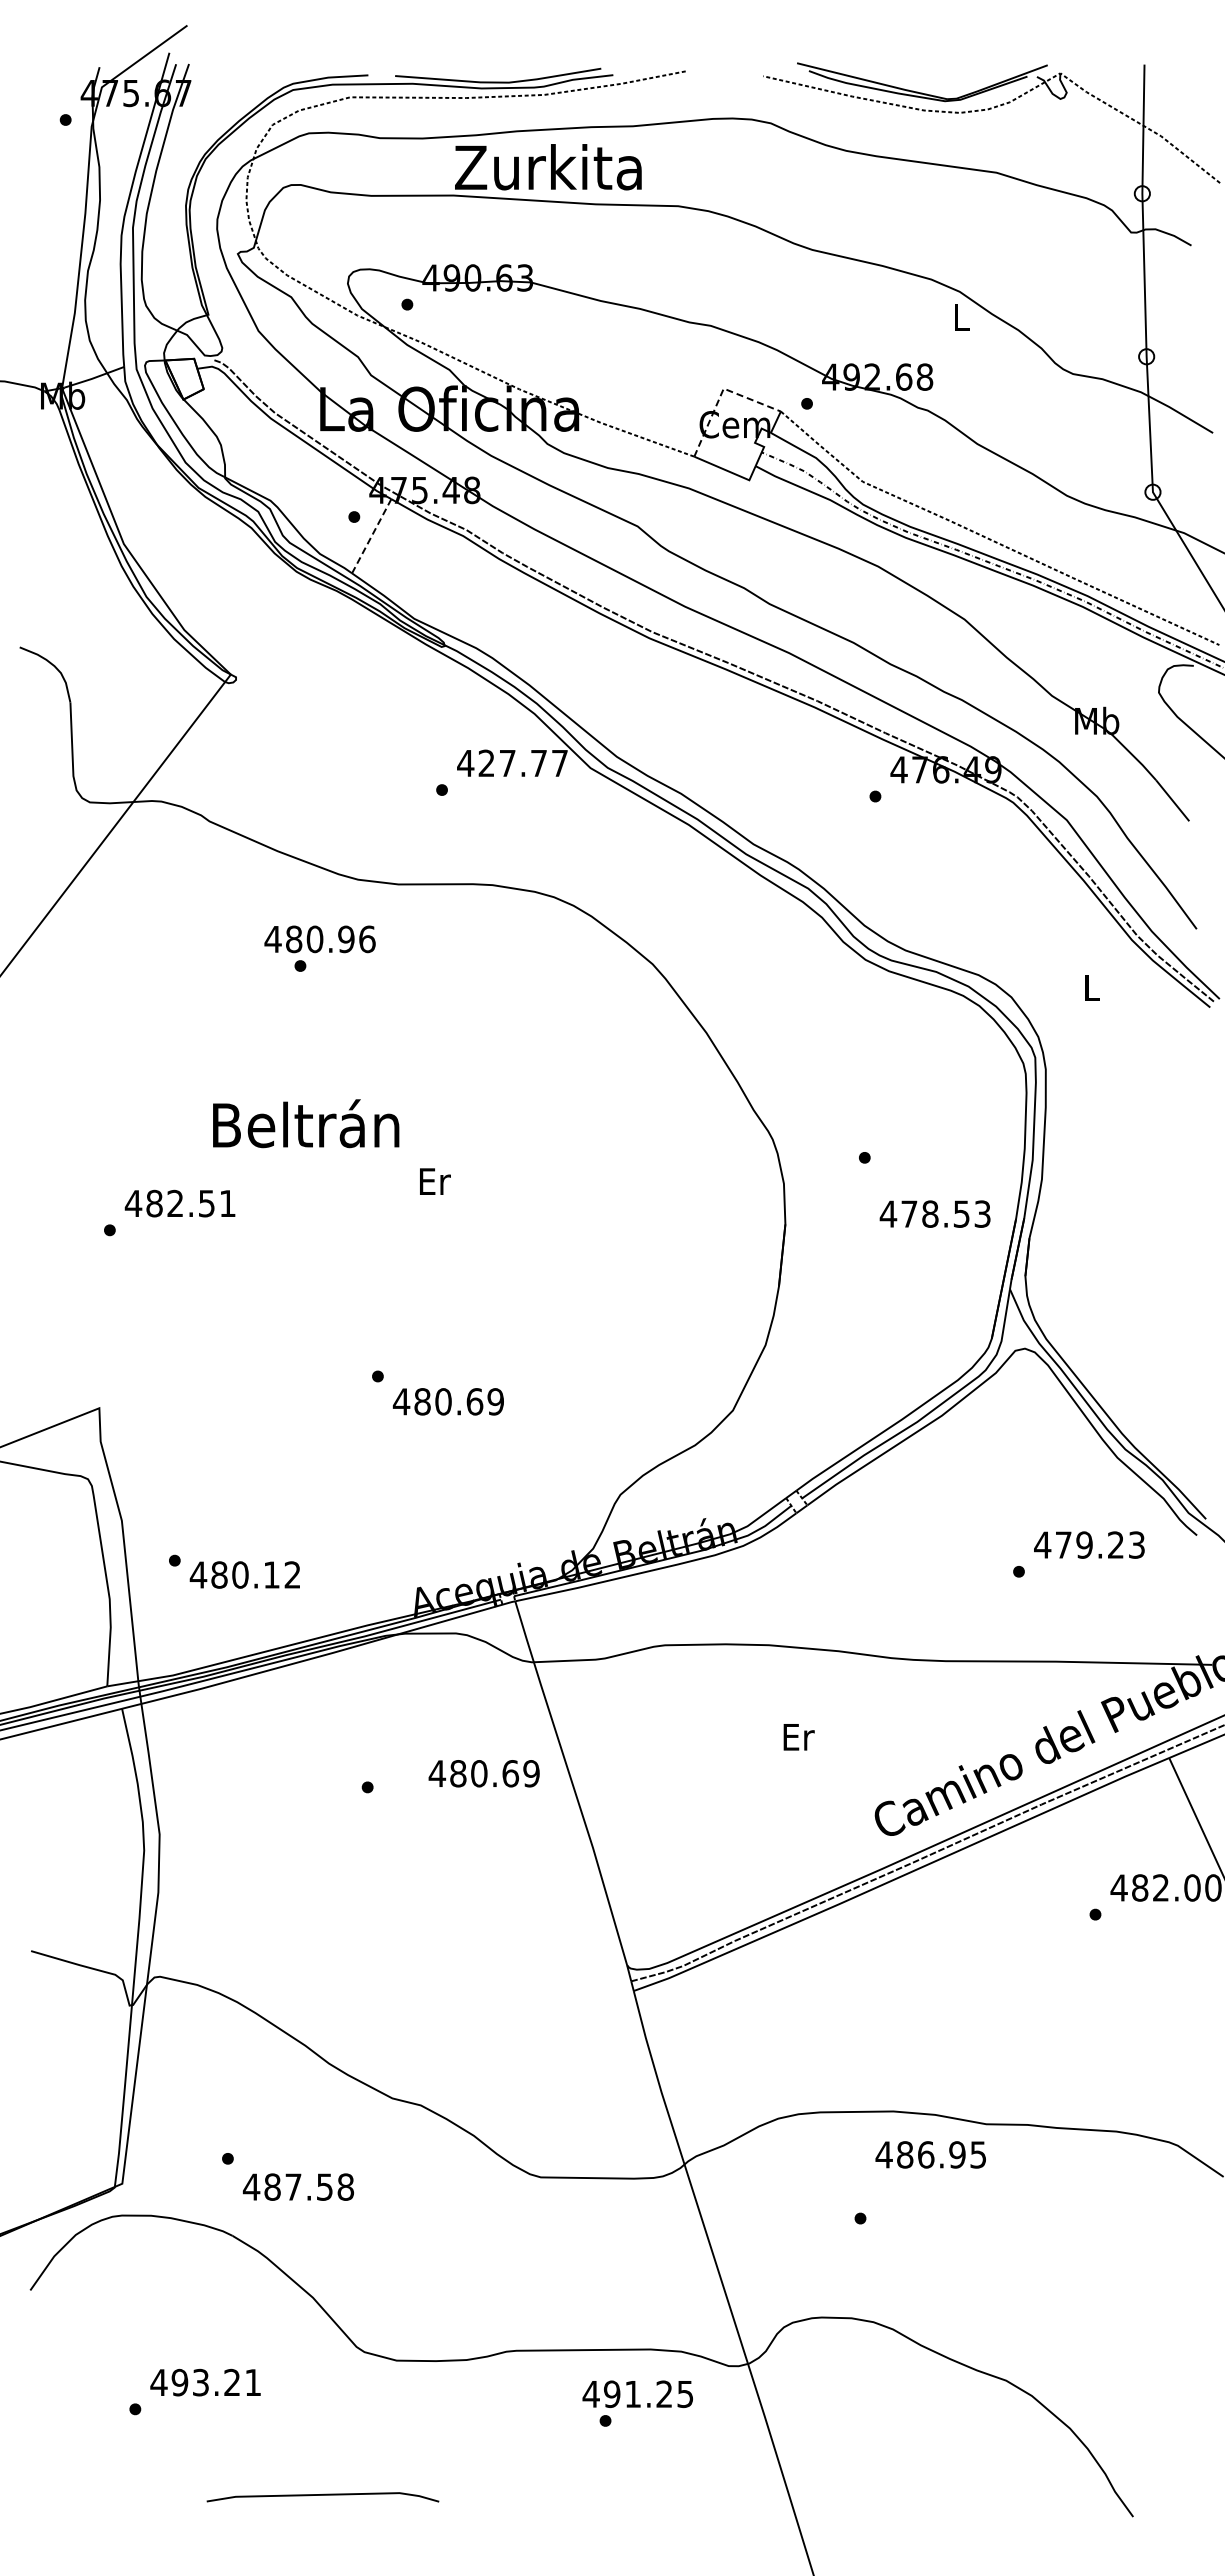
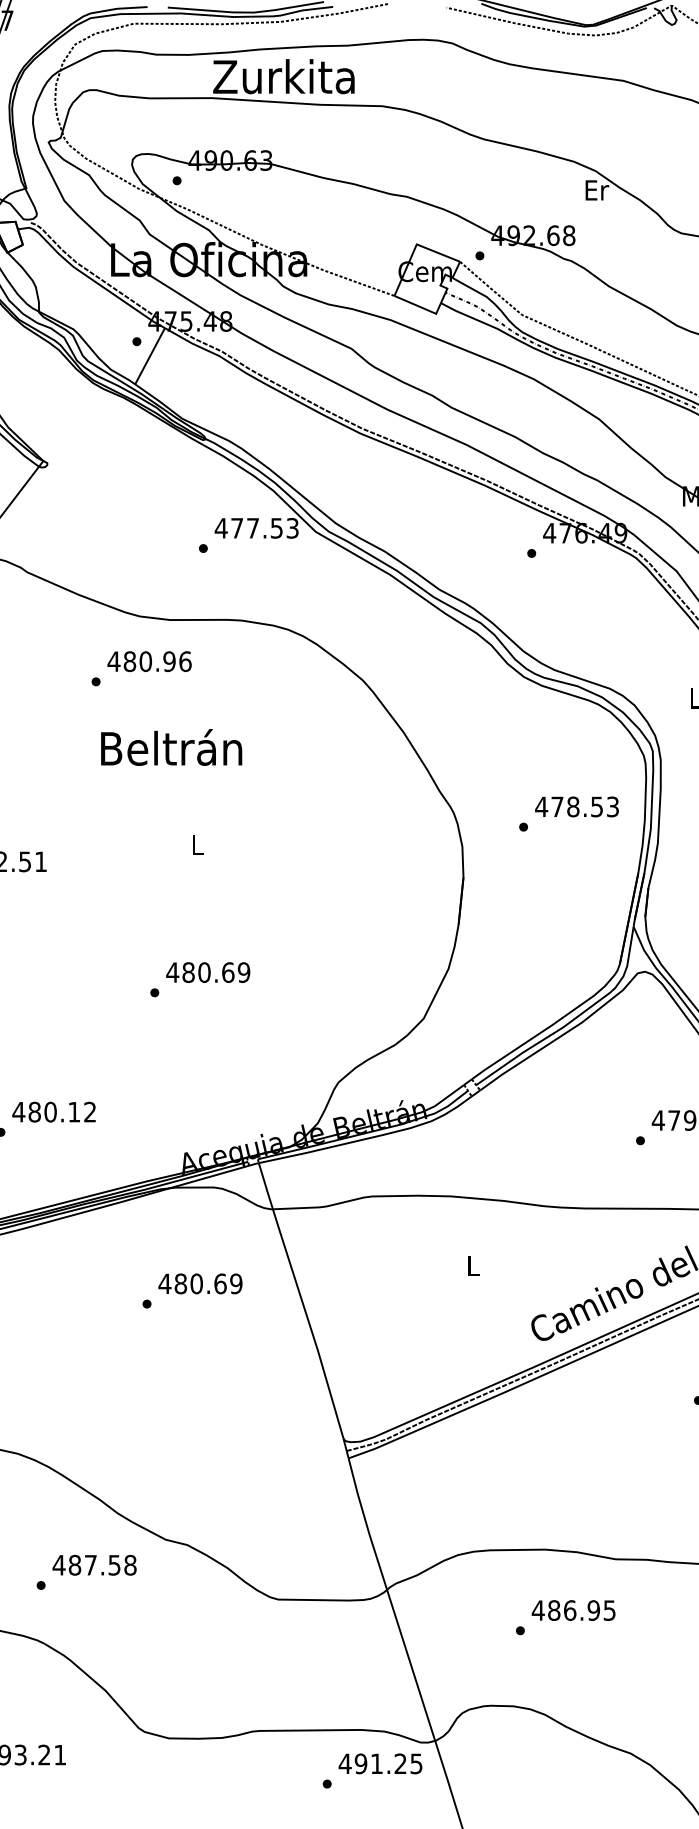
text: (961, 317) -> (596, 190), L -> Er
line: (721, 394) -> (415, 248), dashed -> solid
line: (371, 536) -> (149, 356), dashed -> solid
text: (522, 763) -> (264, 528), 427.77 -> 477.53
text: (319, 939) -> (149, 661), moved
text: (306, 1123) -> (171, 747), moved
text: (435, 1181) -> (198, 845), Er -> L
text: (934, 1213) -> (576, 806), moved
text: (447, 1401) -> (207, 972), moved
text: (244, 1574) -> (53, 1111), moved
text: (798, 1737) -> (473, 1266), Er -> L
text: (483, 1773) -> (199, 1283), moved
text: (930, 2154) -> (573, 1610), moved
text: (297, 2186) -> (93, 1564), moved
text: (637, 2393) -> (380, 1763), moved

